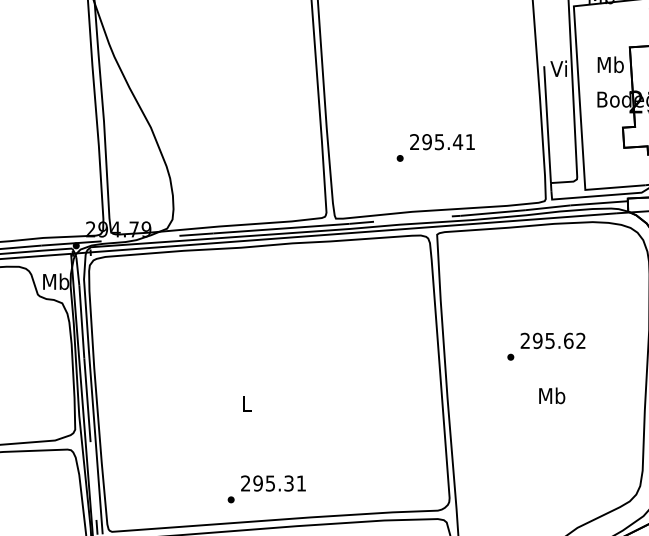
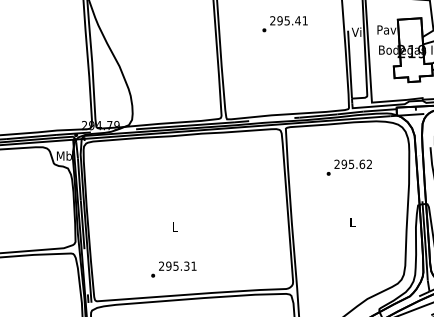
text: (610, 64) -> (386, 29), Mb -> Pav
text: (434, 148) -> (284, 24), moved
text: (544, 346) -> (348, 167), moved
text: (551, 396) -> (352, 222), Mb -> L
text: (266, 489) -> (173, 269), moved

